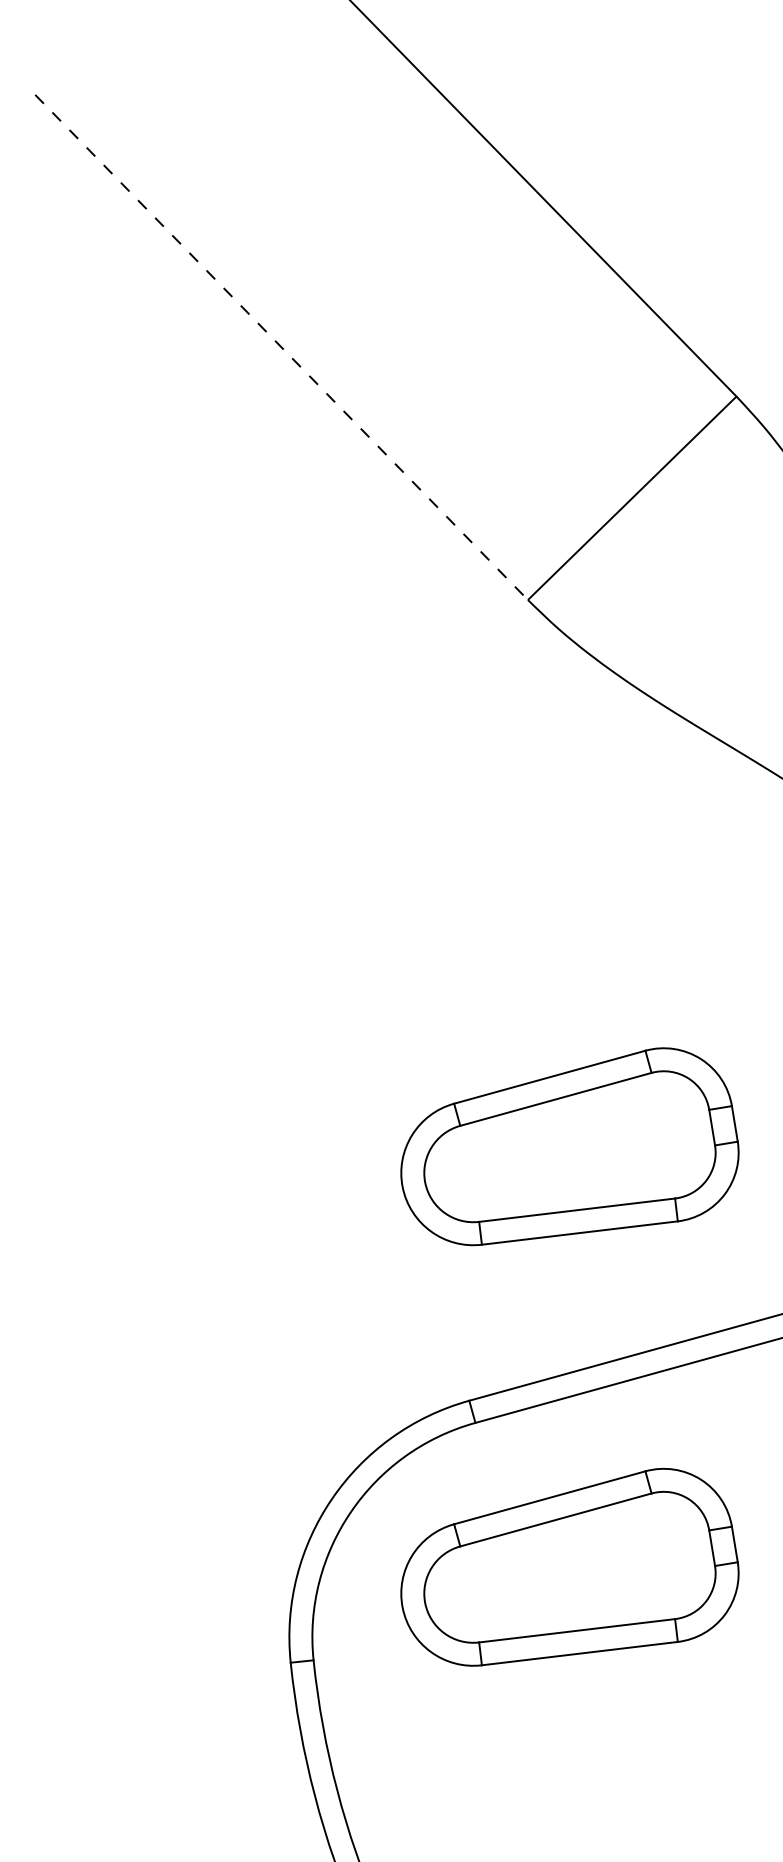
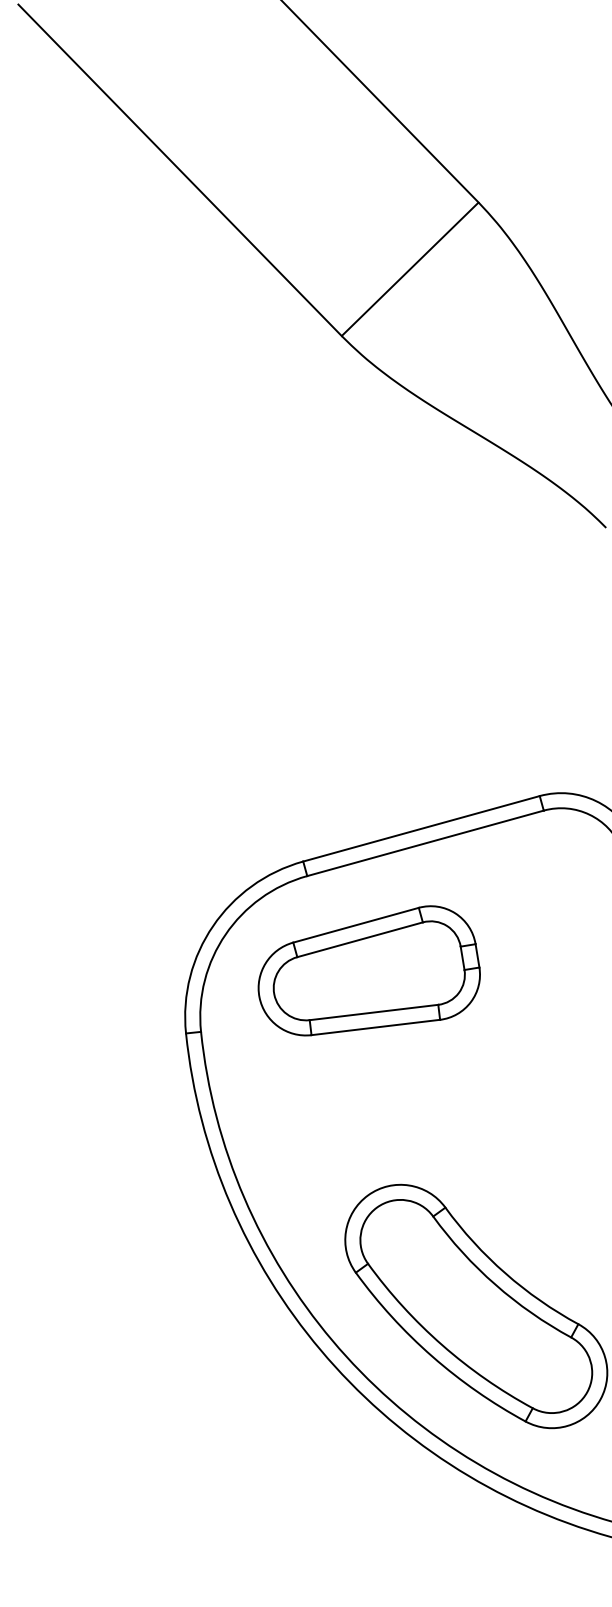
line: (282, 347) -> (180, 170), dashed -> solid
part: (568, 1146) -> (368, 694), removed

